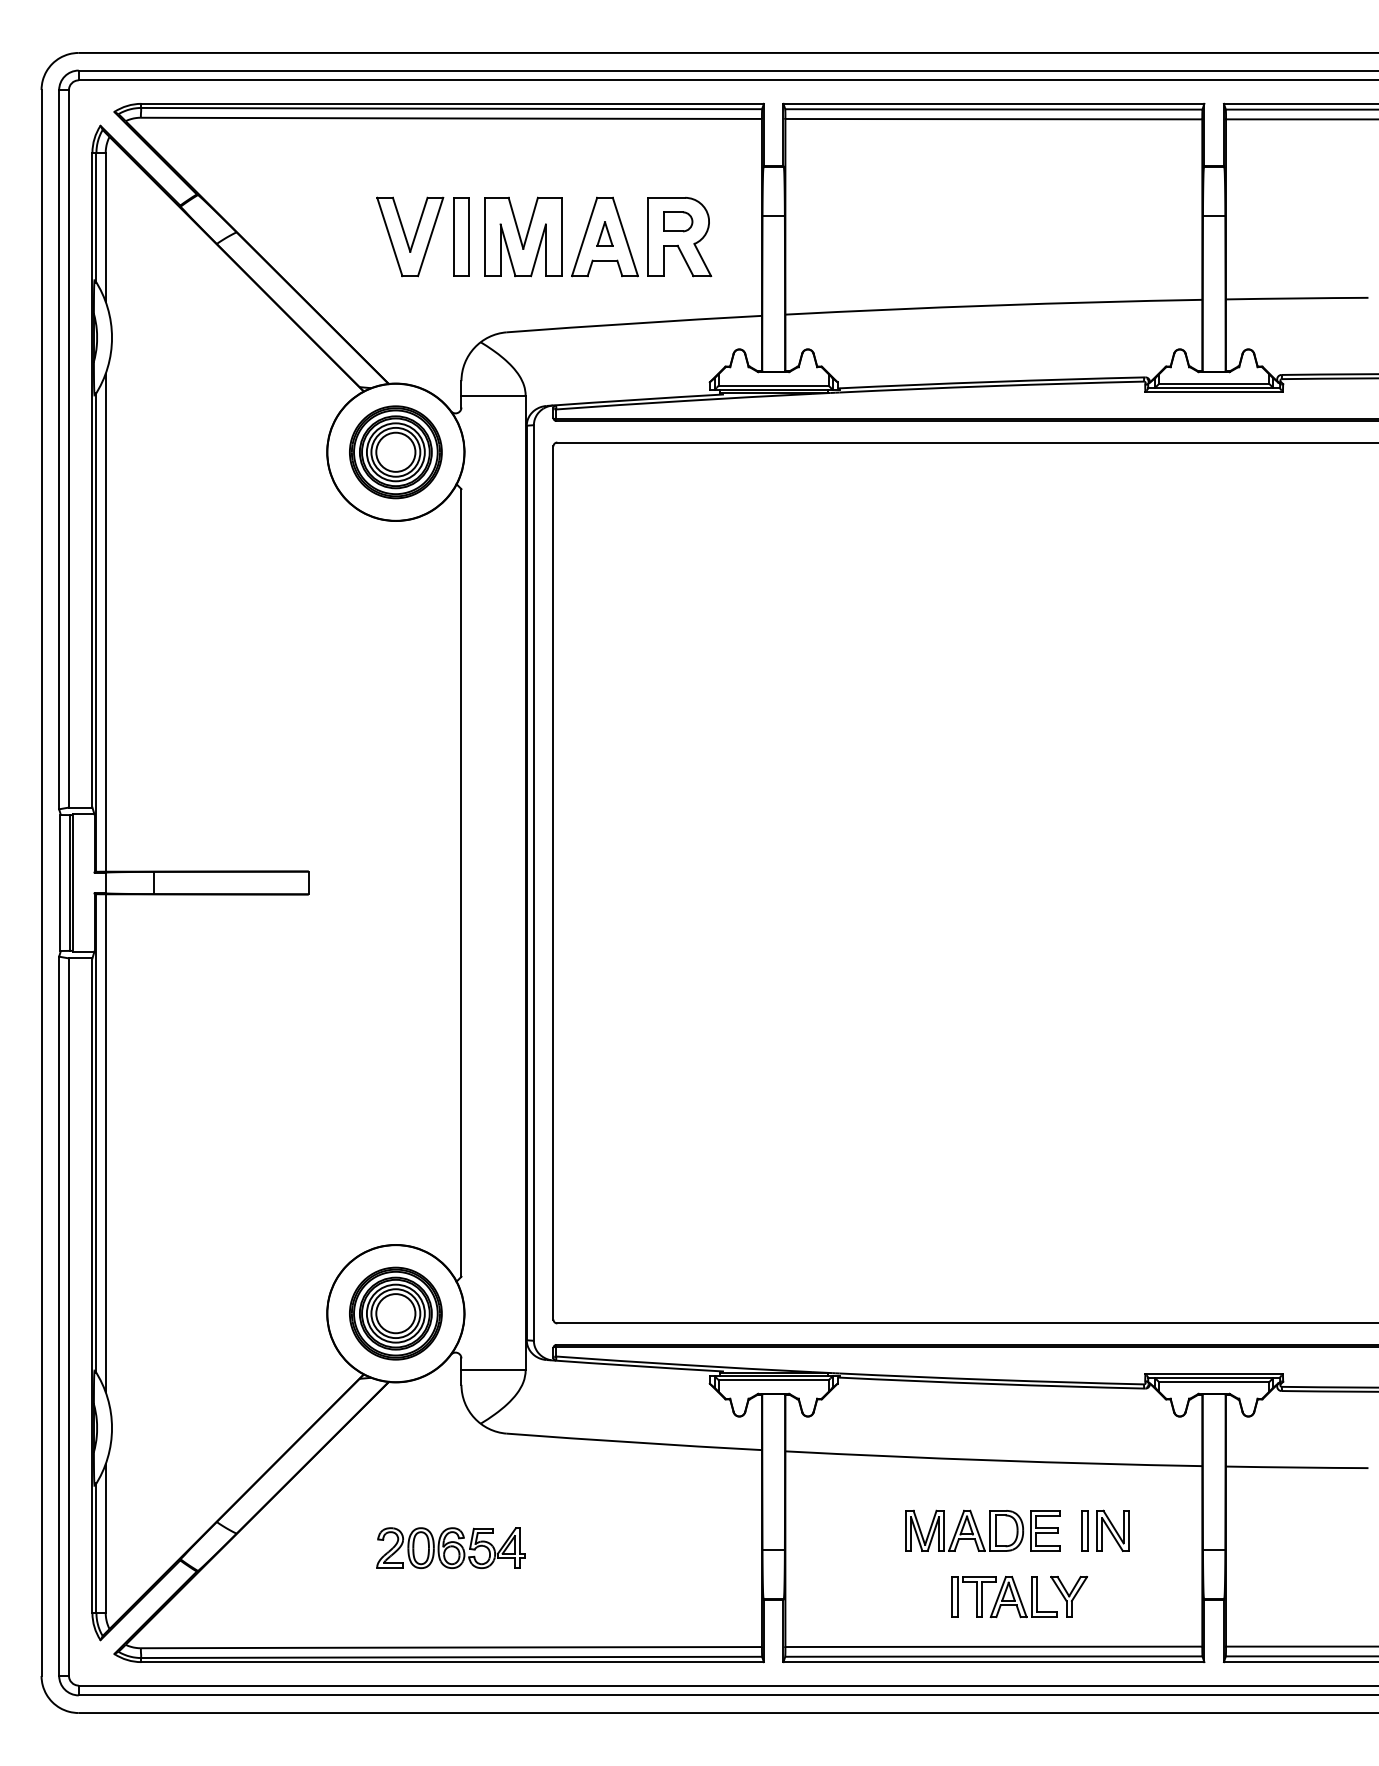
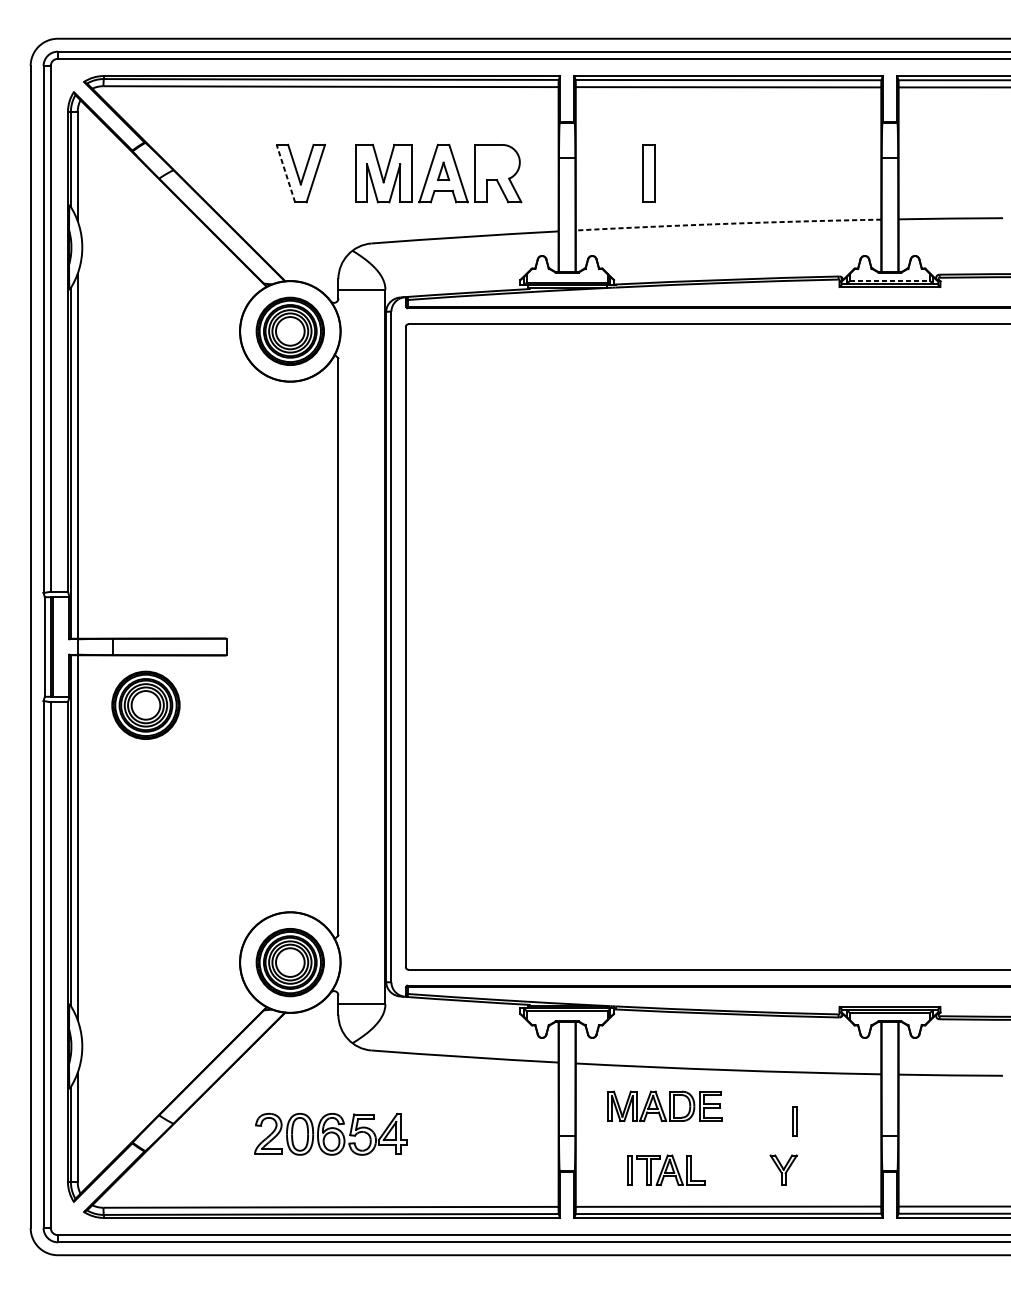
part: (678, 221) -> (497, 162), removed
line: (389, 236) -> (285, 173), solid -> dashed
part: (461, 236) -> (649, 173), moved
arc: (993, 305) -> (728, 223), solid -> dashed
line: (1214, 383) -> (890, 280), solid -> dashed
part: (198, 962) -> (145, 705), added
part: (982, 1530) -> (664, 1106), moved
part: (1112, 1530) -> (815, 1121), removed
part: (450, 1548) -> (330, 1134), size x1.4
part: (1004, 1597) -> (666, 1170), moved

